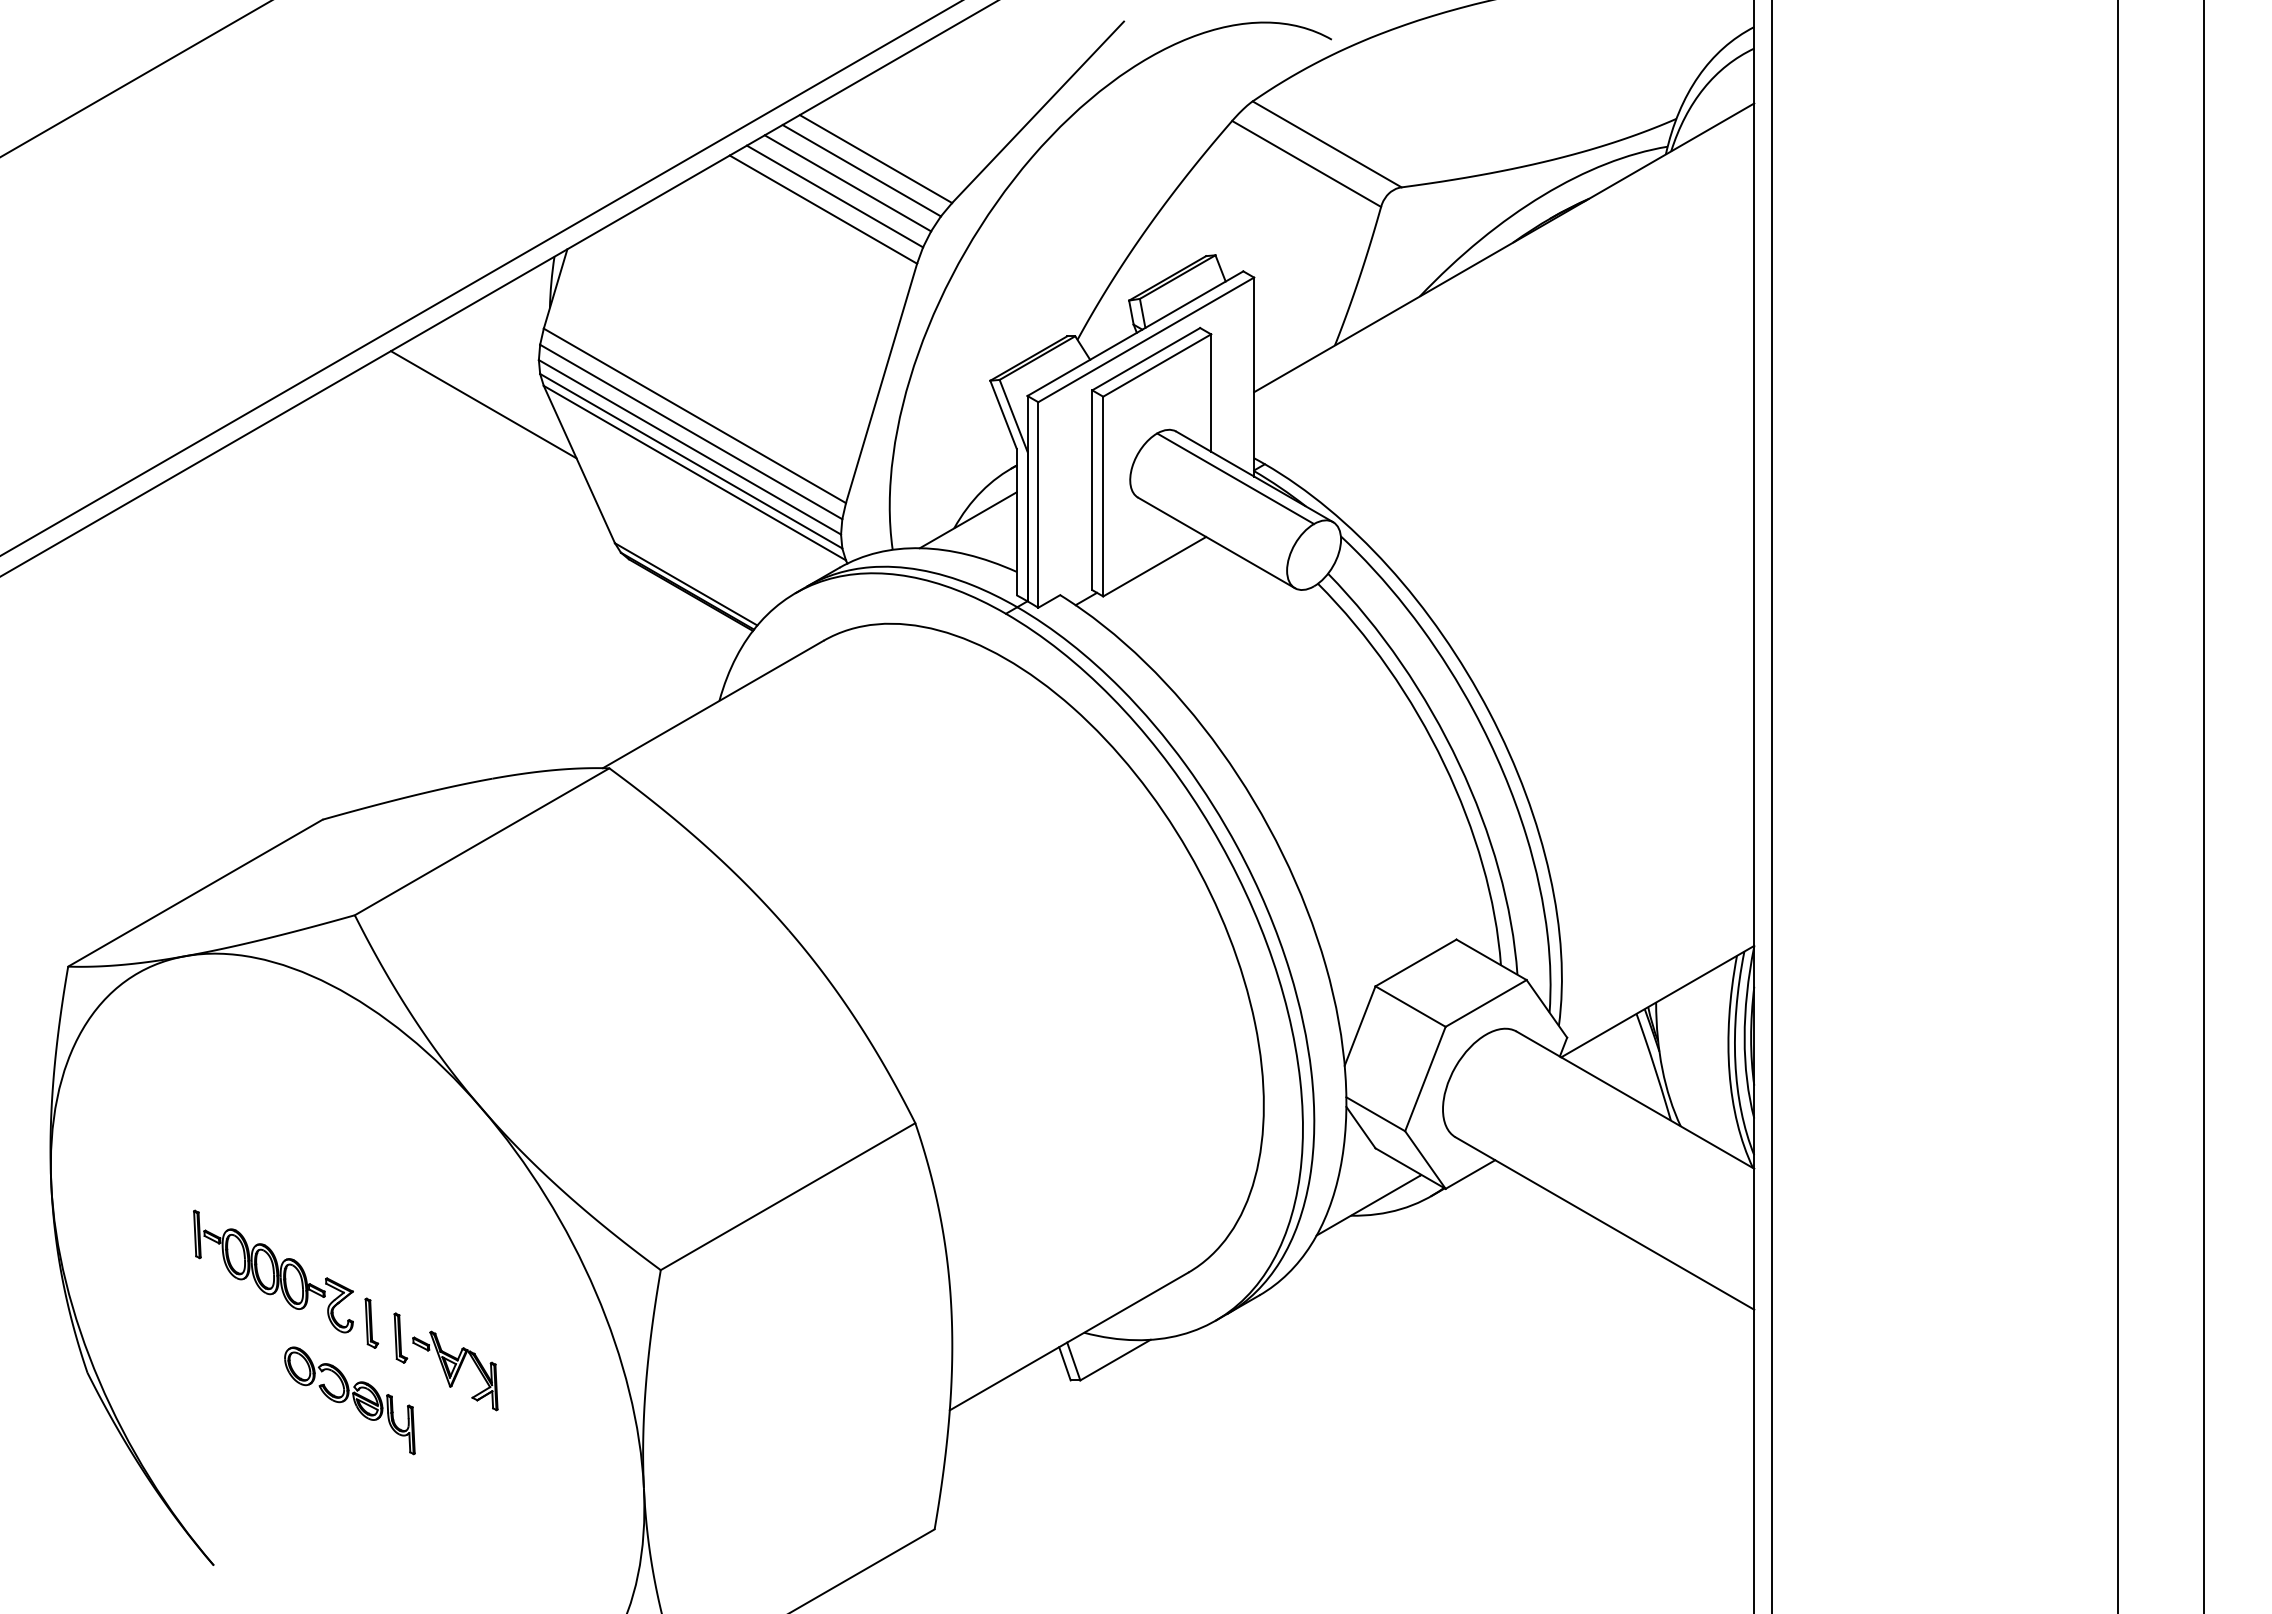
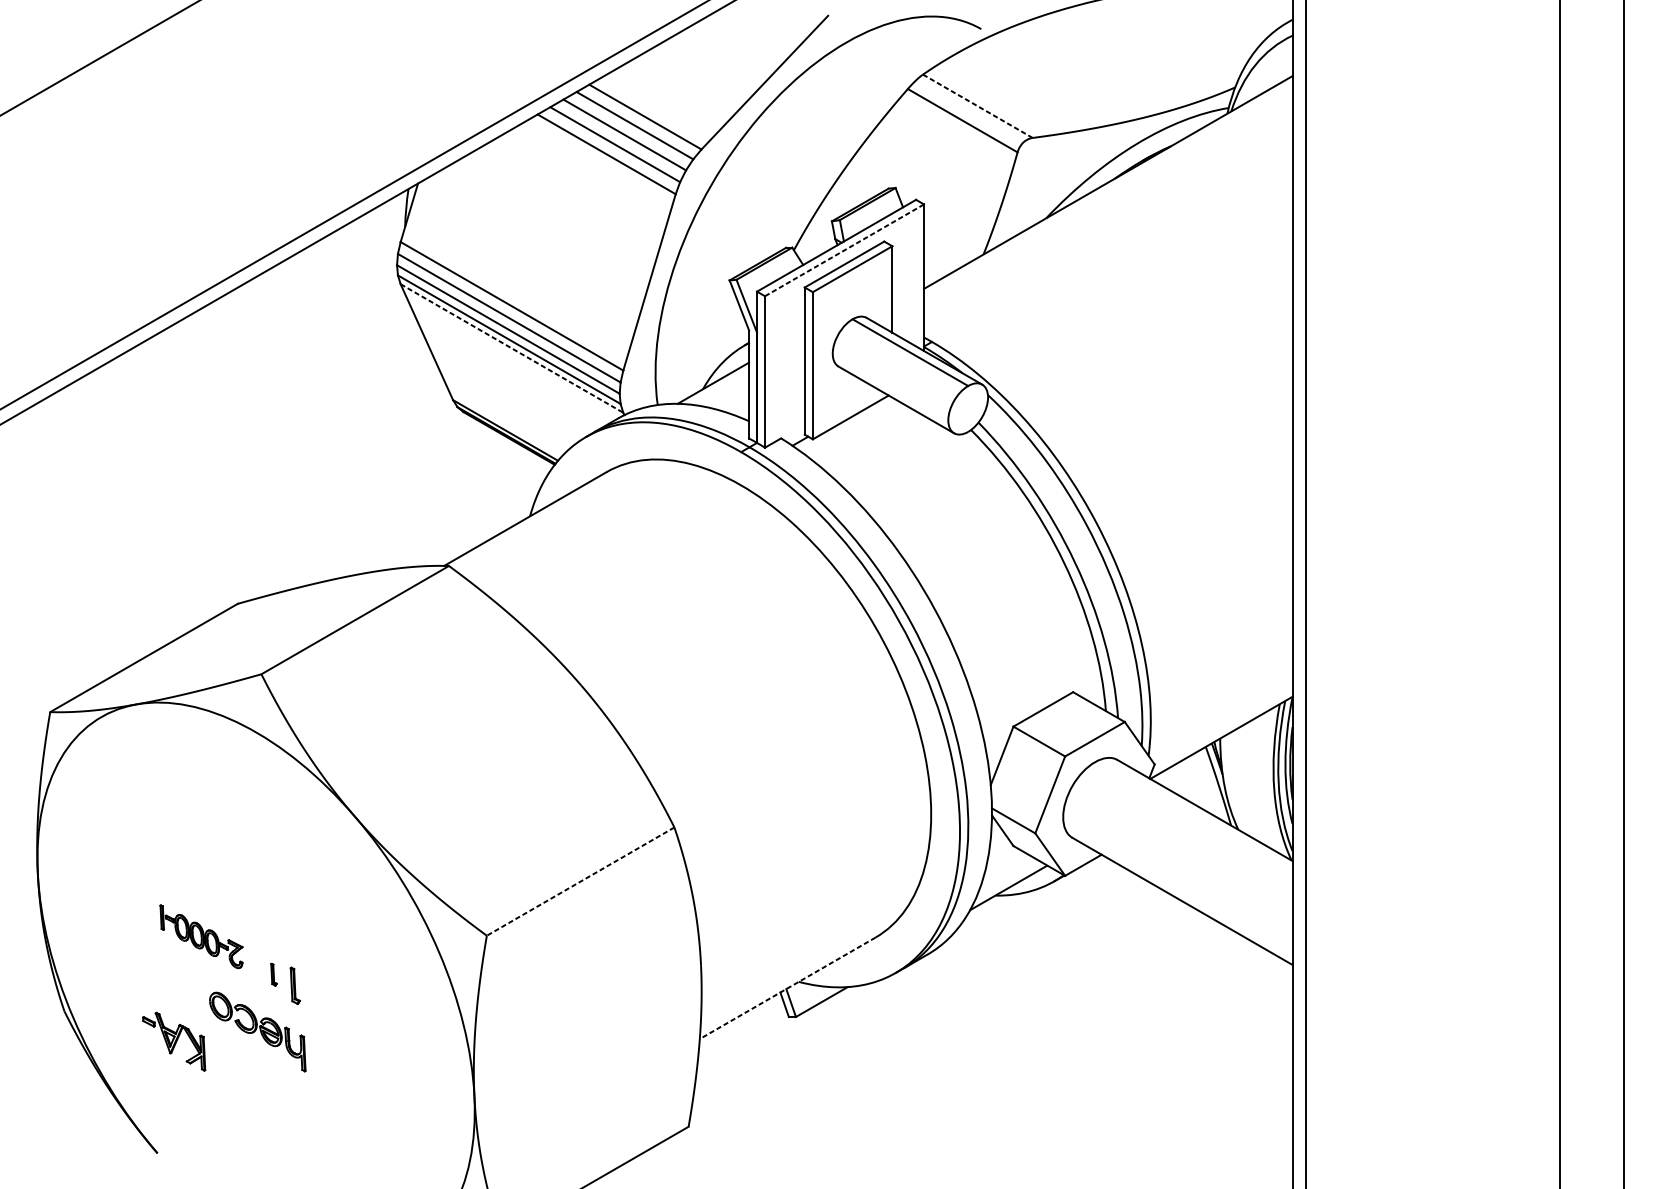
line: (1327, 144) -> (978, 106), solid -> dashed
line: (1146, 339) -> (844, 250), solid -> dashed
line: (483, 404) -> (356, 297), removed
line: (695, 473) -> (512, 348), solid -> dashed
line: (788, 1196) -> (580, 881), solid -> dashed
part: (273, 1271) -> (201, 936), size x0.7
part: (371, 1322) -> (273, 974), size x0.6
line: (1069, 1341) -> (788, 988), solid -> dashed
part: (455, 1370) -> (174, 1041), moved

